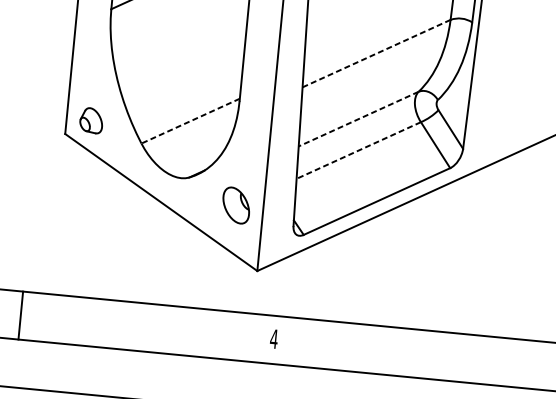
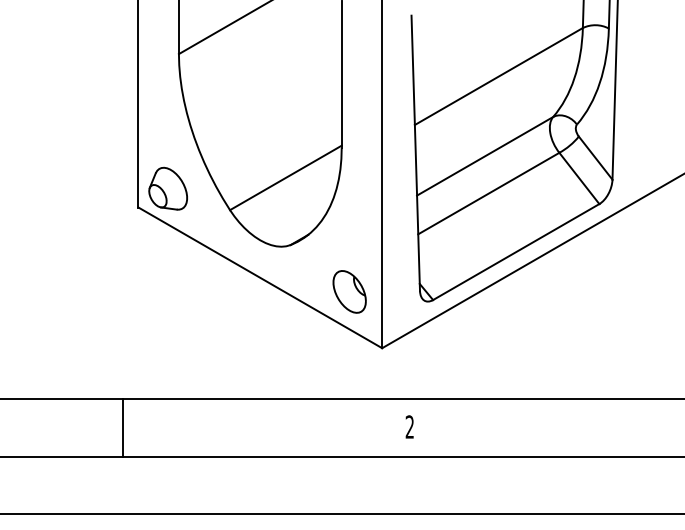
line: (376, 53) -> (498, 76), dashed -> solid
line: (358, 119) -> (485, 156), dashed -> solid
part: (91, 120) -> (167, 188), size x1.43
line: (190, 121) -> (285, 178), dashed -> solid
line: (358, 150) -> (488, 193), dashed -> solid
part: (236, 205) -> (349, 291), moved
line: (20, 315) -> (123, 427), moved
text: (273, 338) -> (409, 426), 4 -> 2

